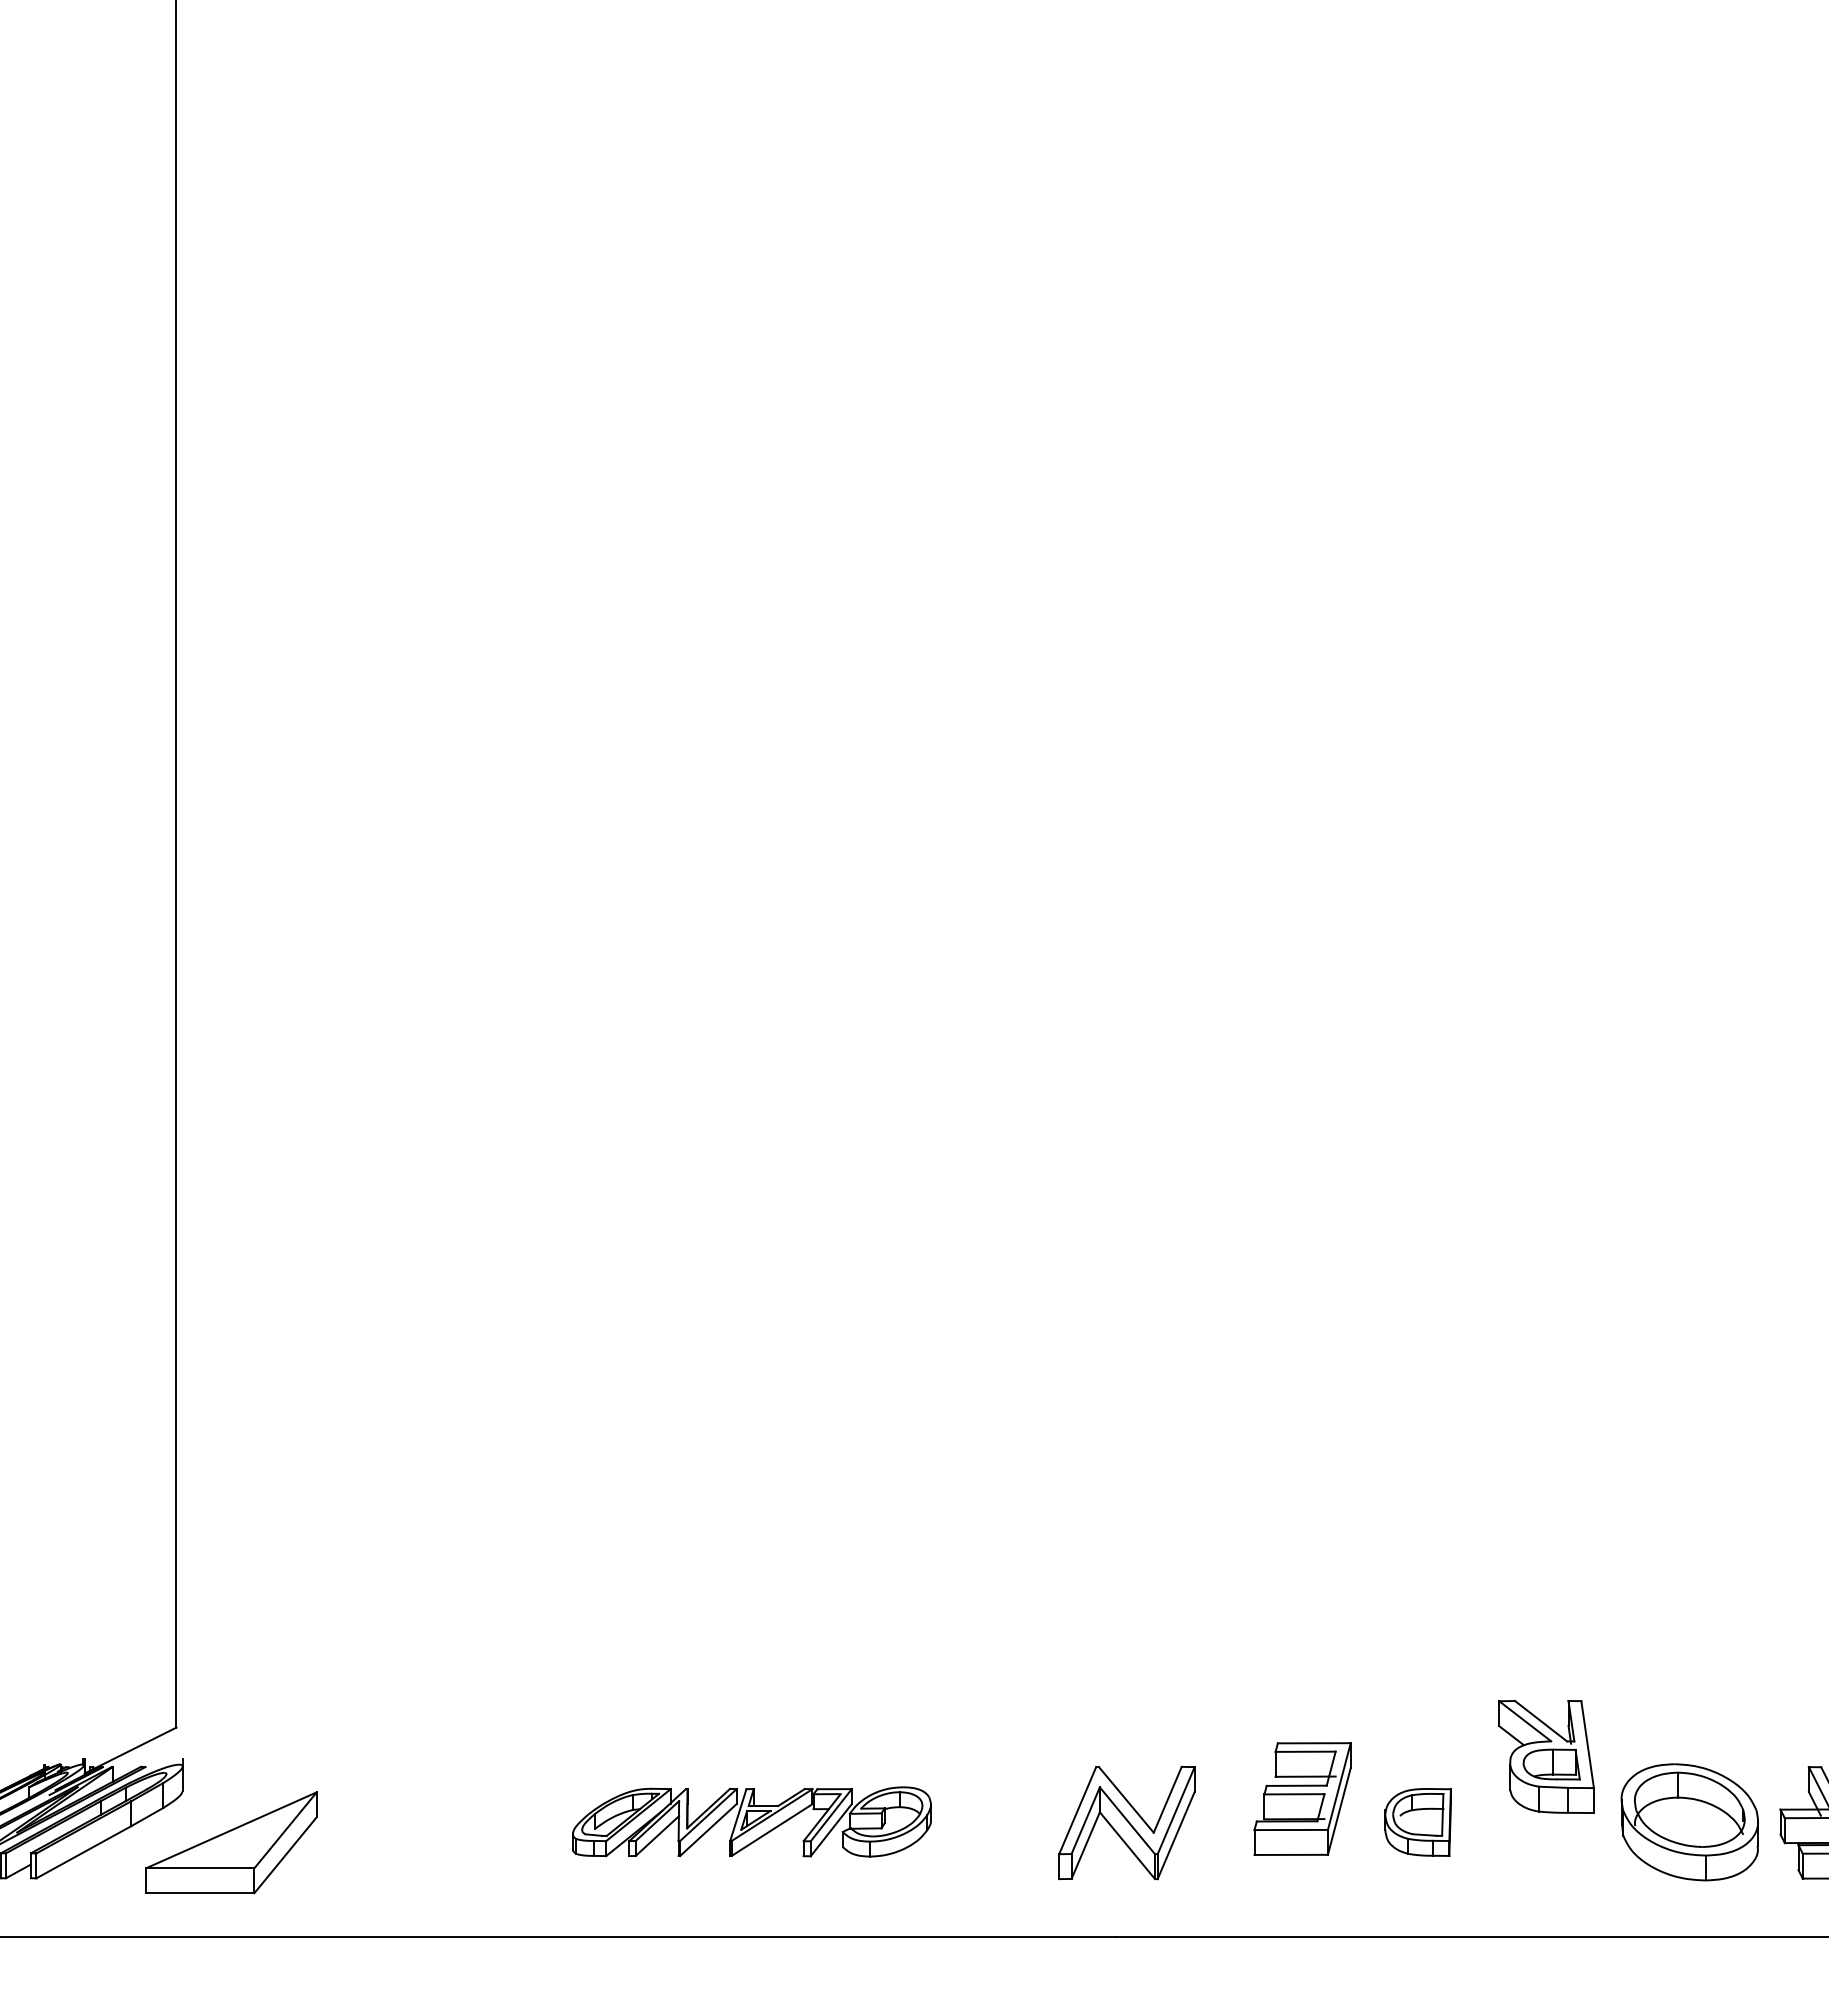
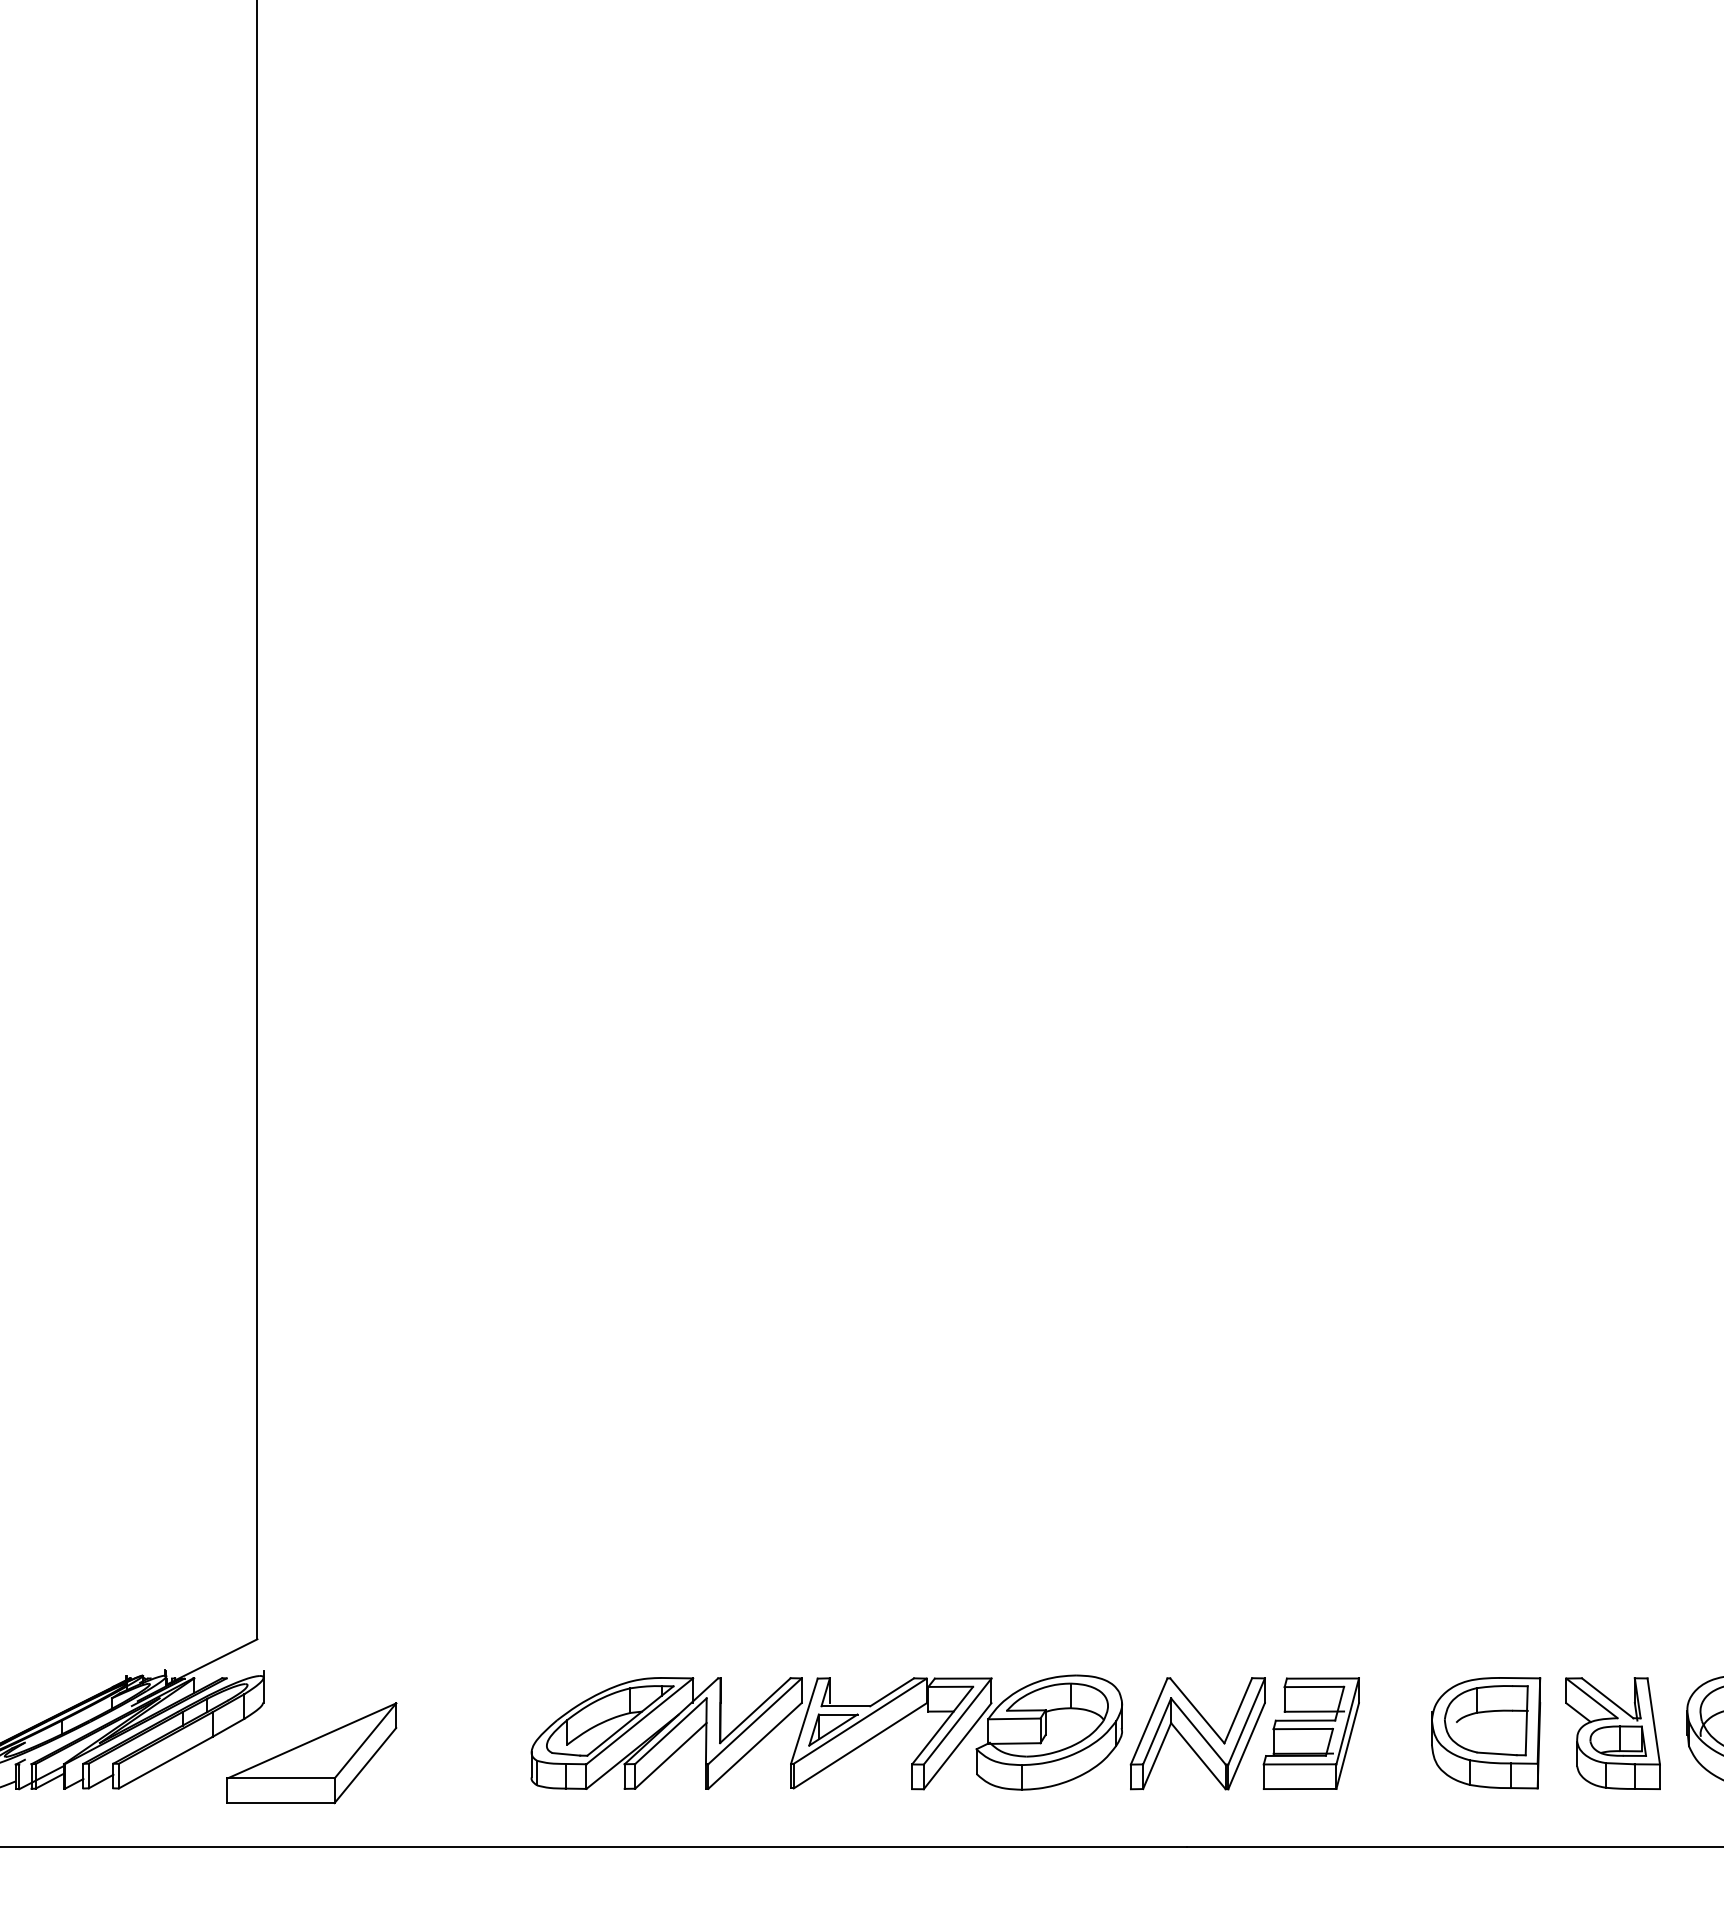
part: (1546, 1756) -> (1613, 1733), moved
part: (1302, 1798) -> (1311, 1733), moved
part: (751, 1821) -> (826, 1732), size x1.67
part: (1417, 1822) -> (1485, 1733), size x1.67

